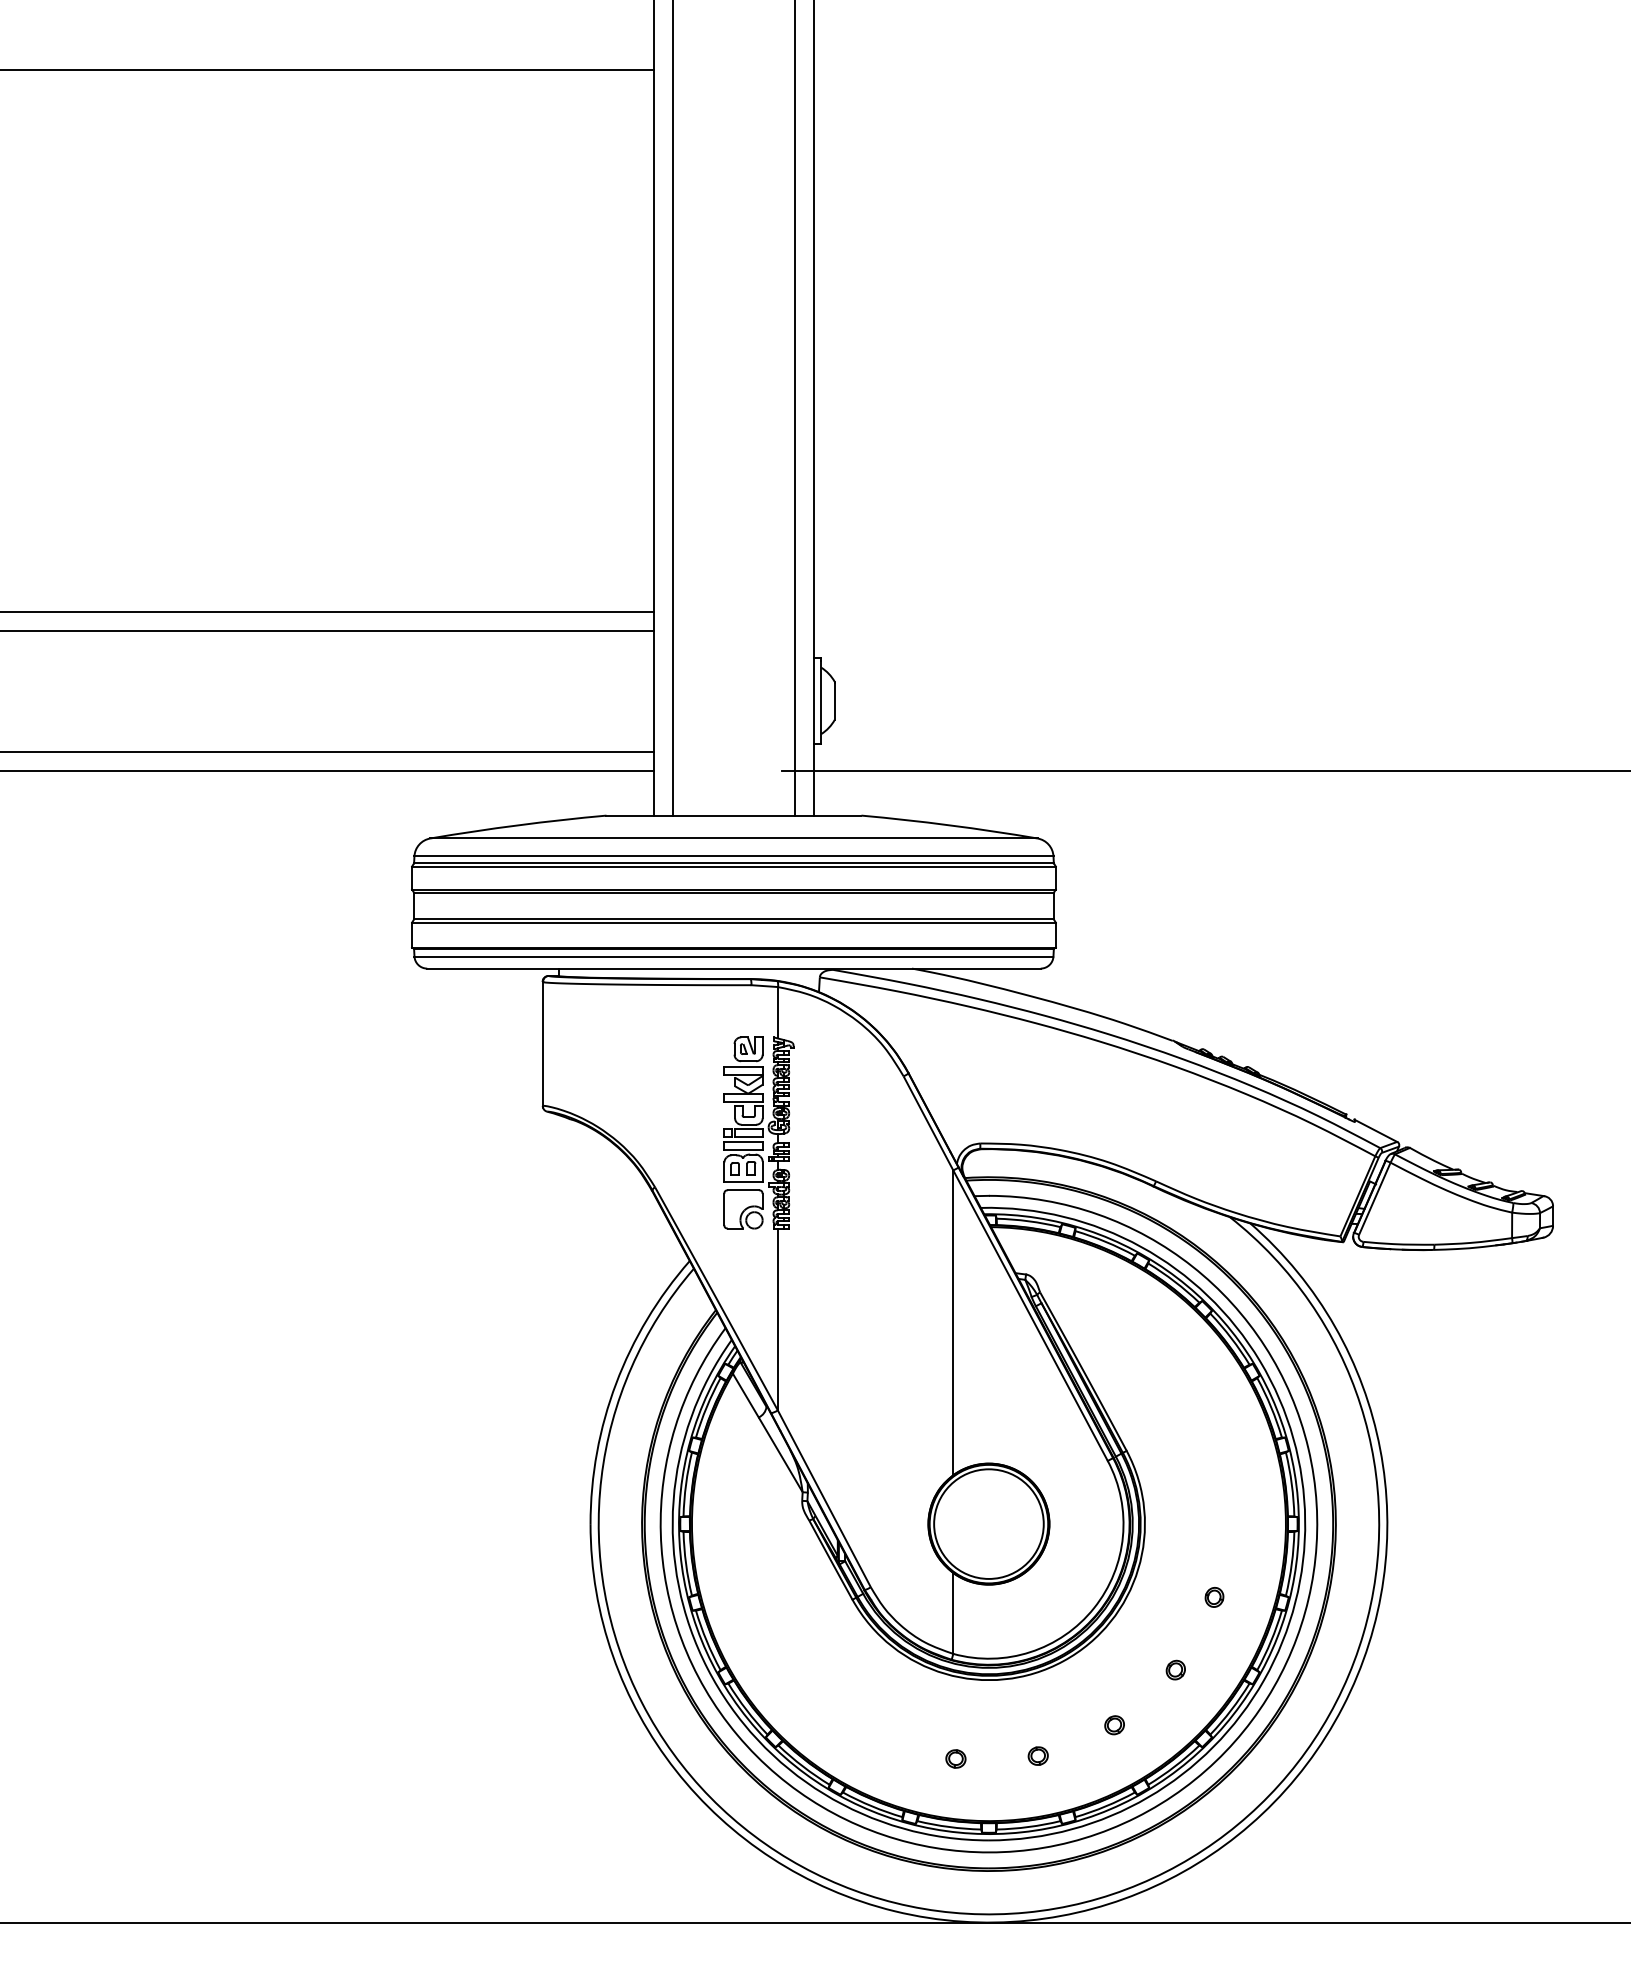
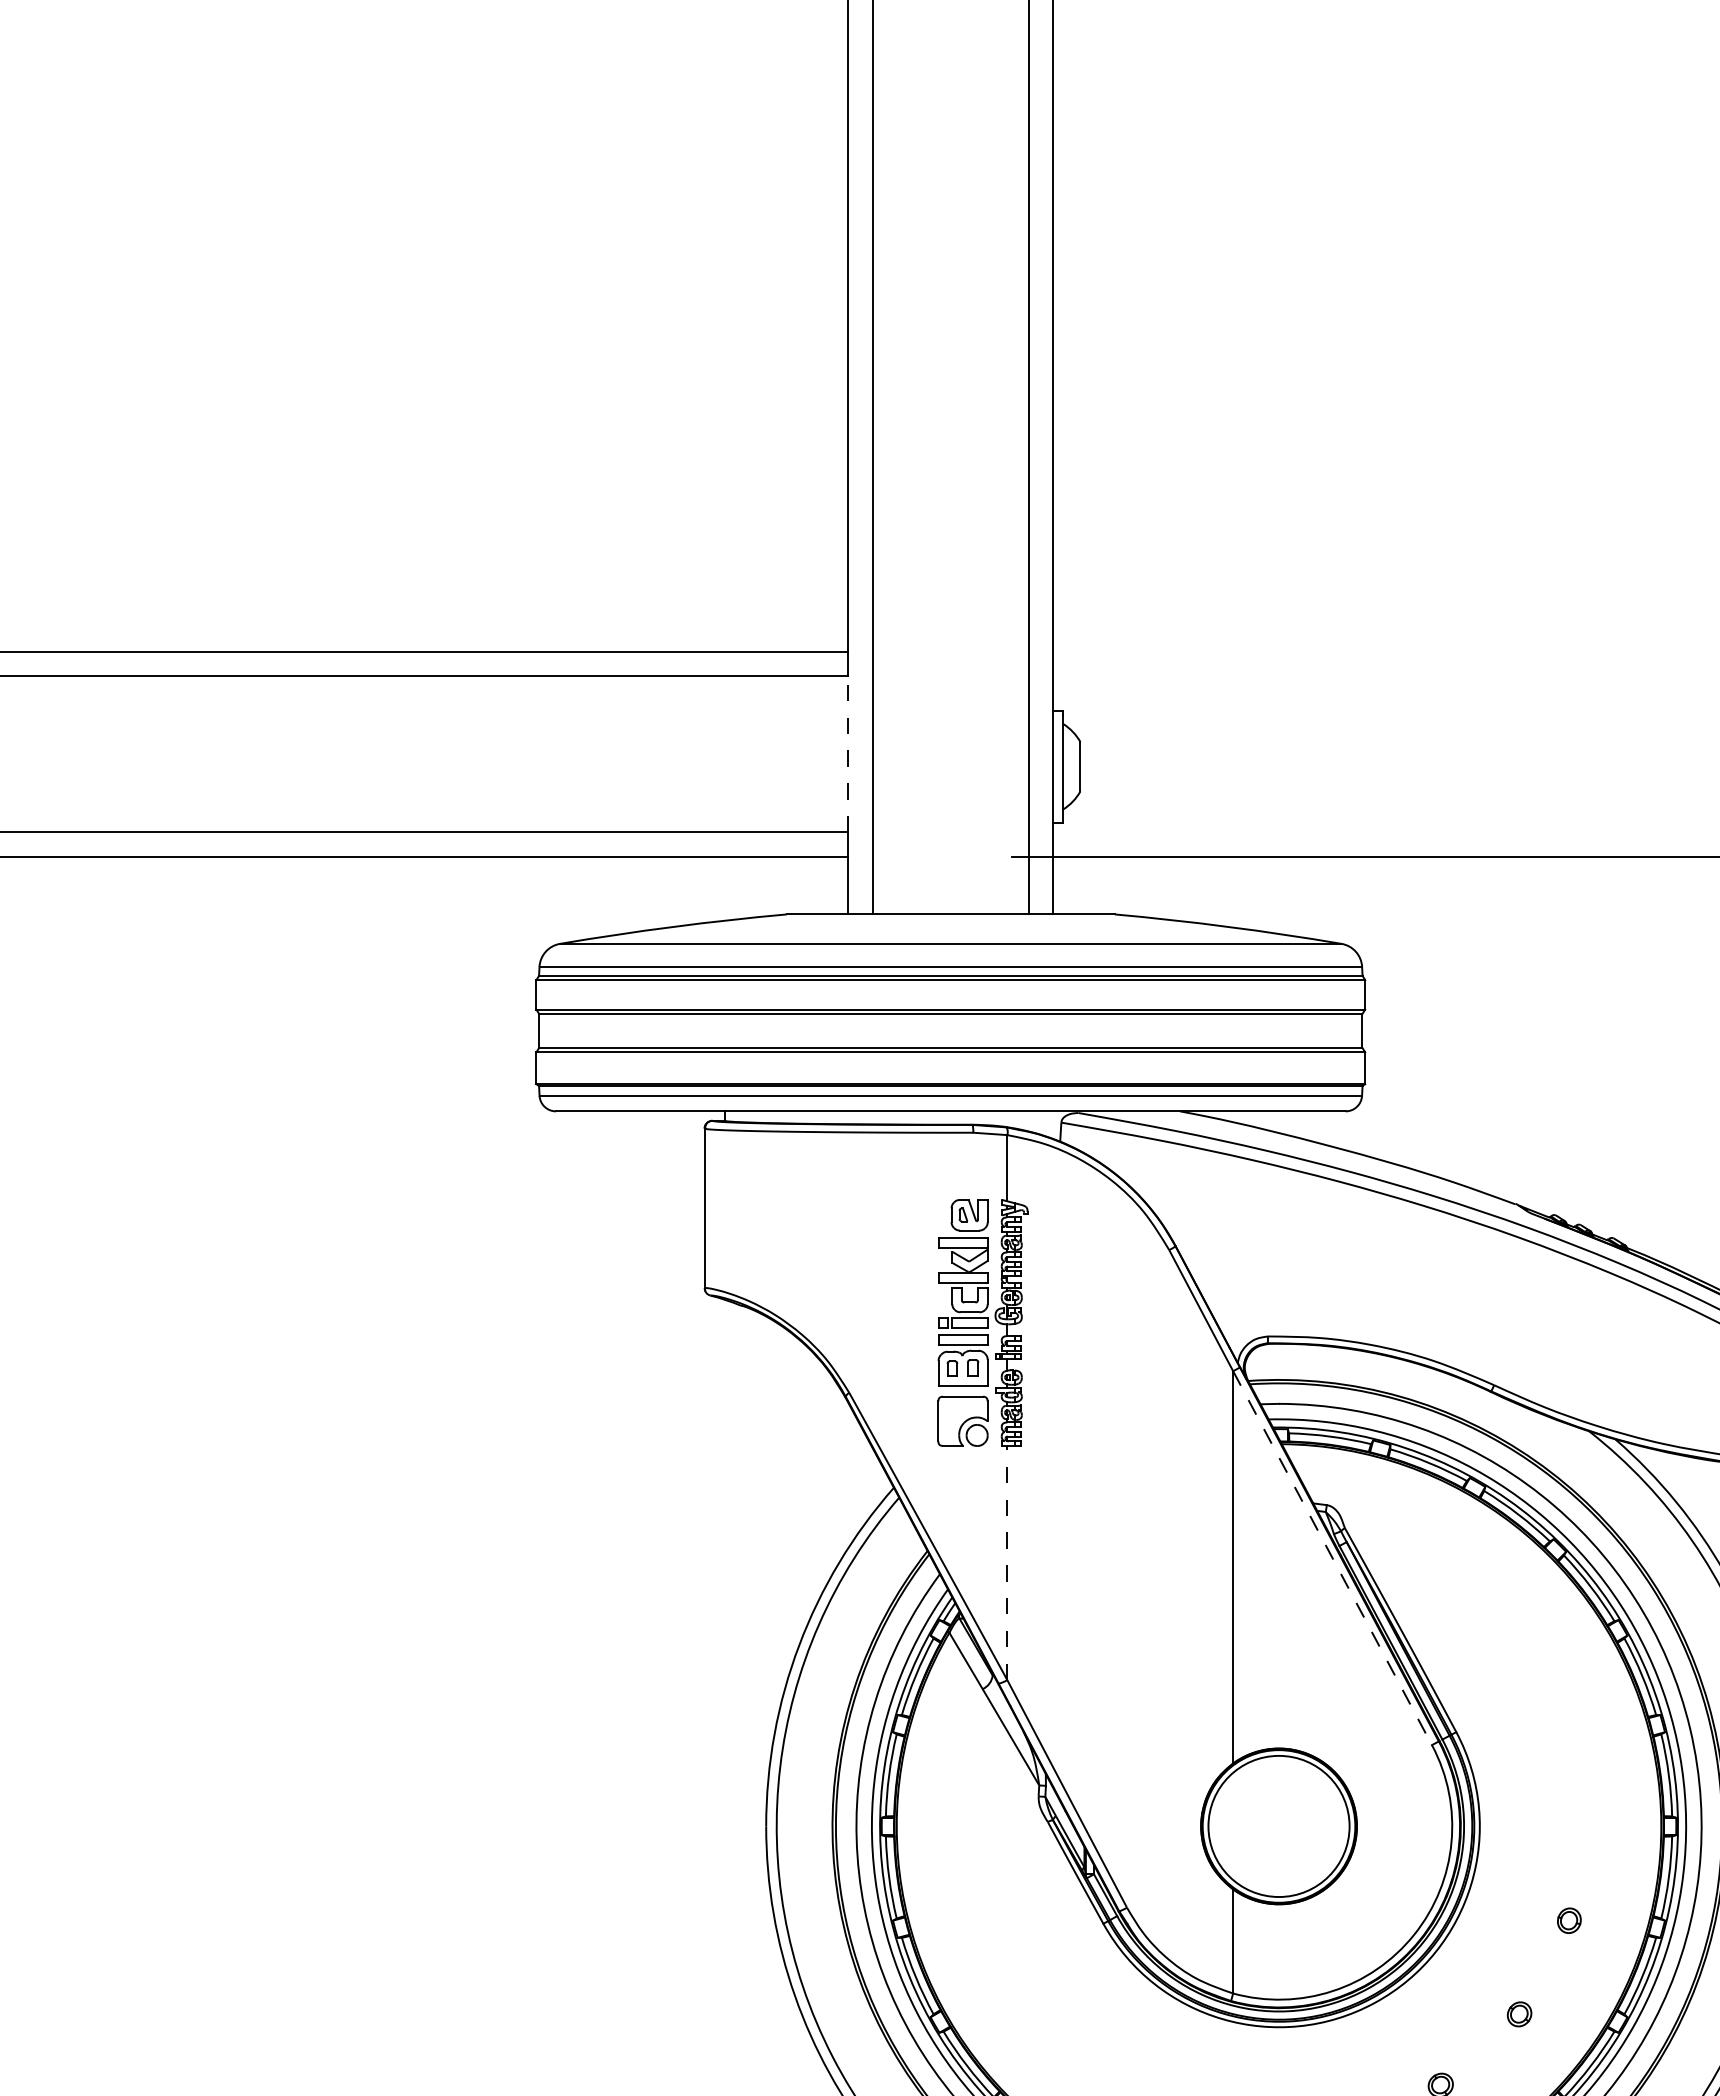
line: (654, 691) -> (848, 754), solid -> dashed
line: (1030, 1315) -> (1332, 1557), solid -> dashed
line: (777, 1319) -> (1006, 1563), solid -> dashed

